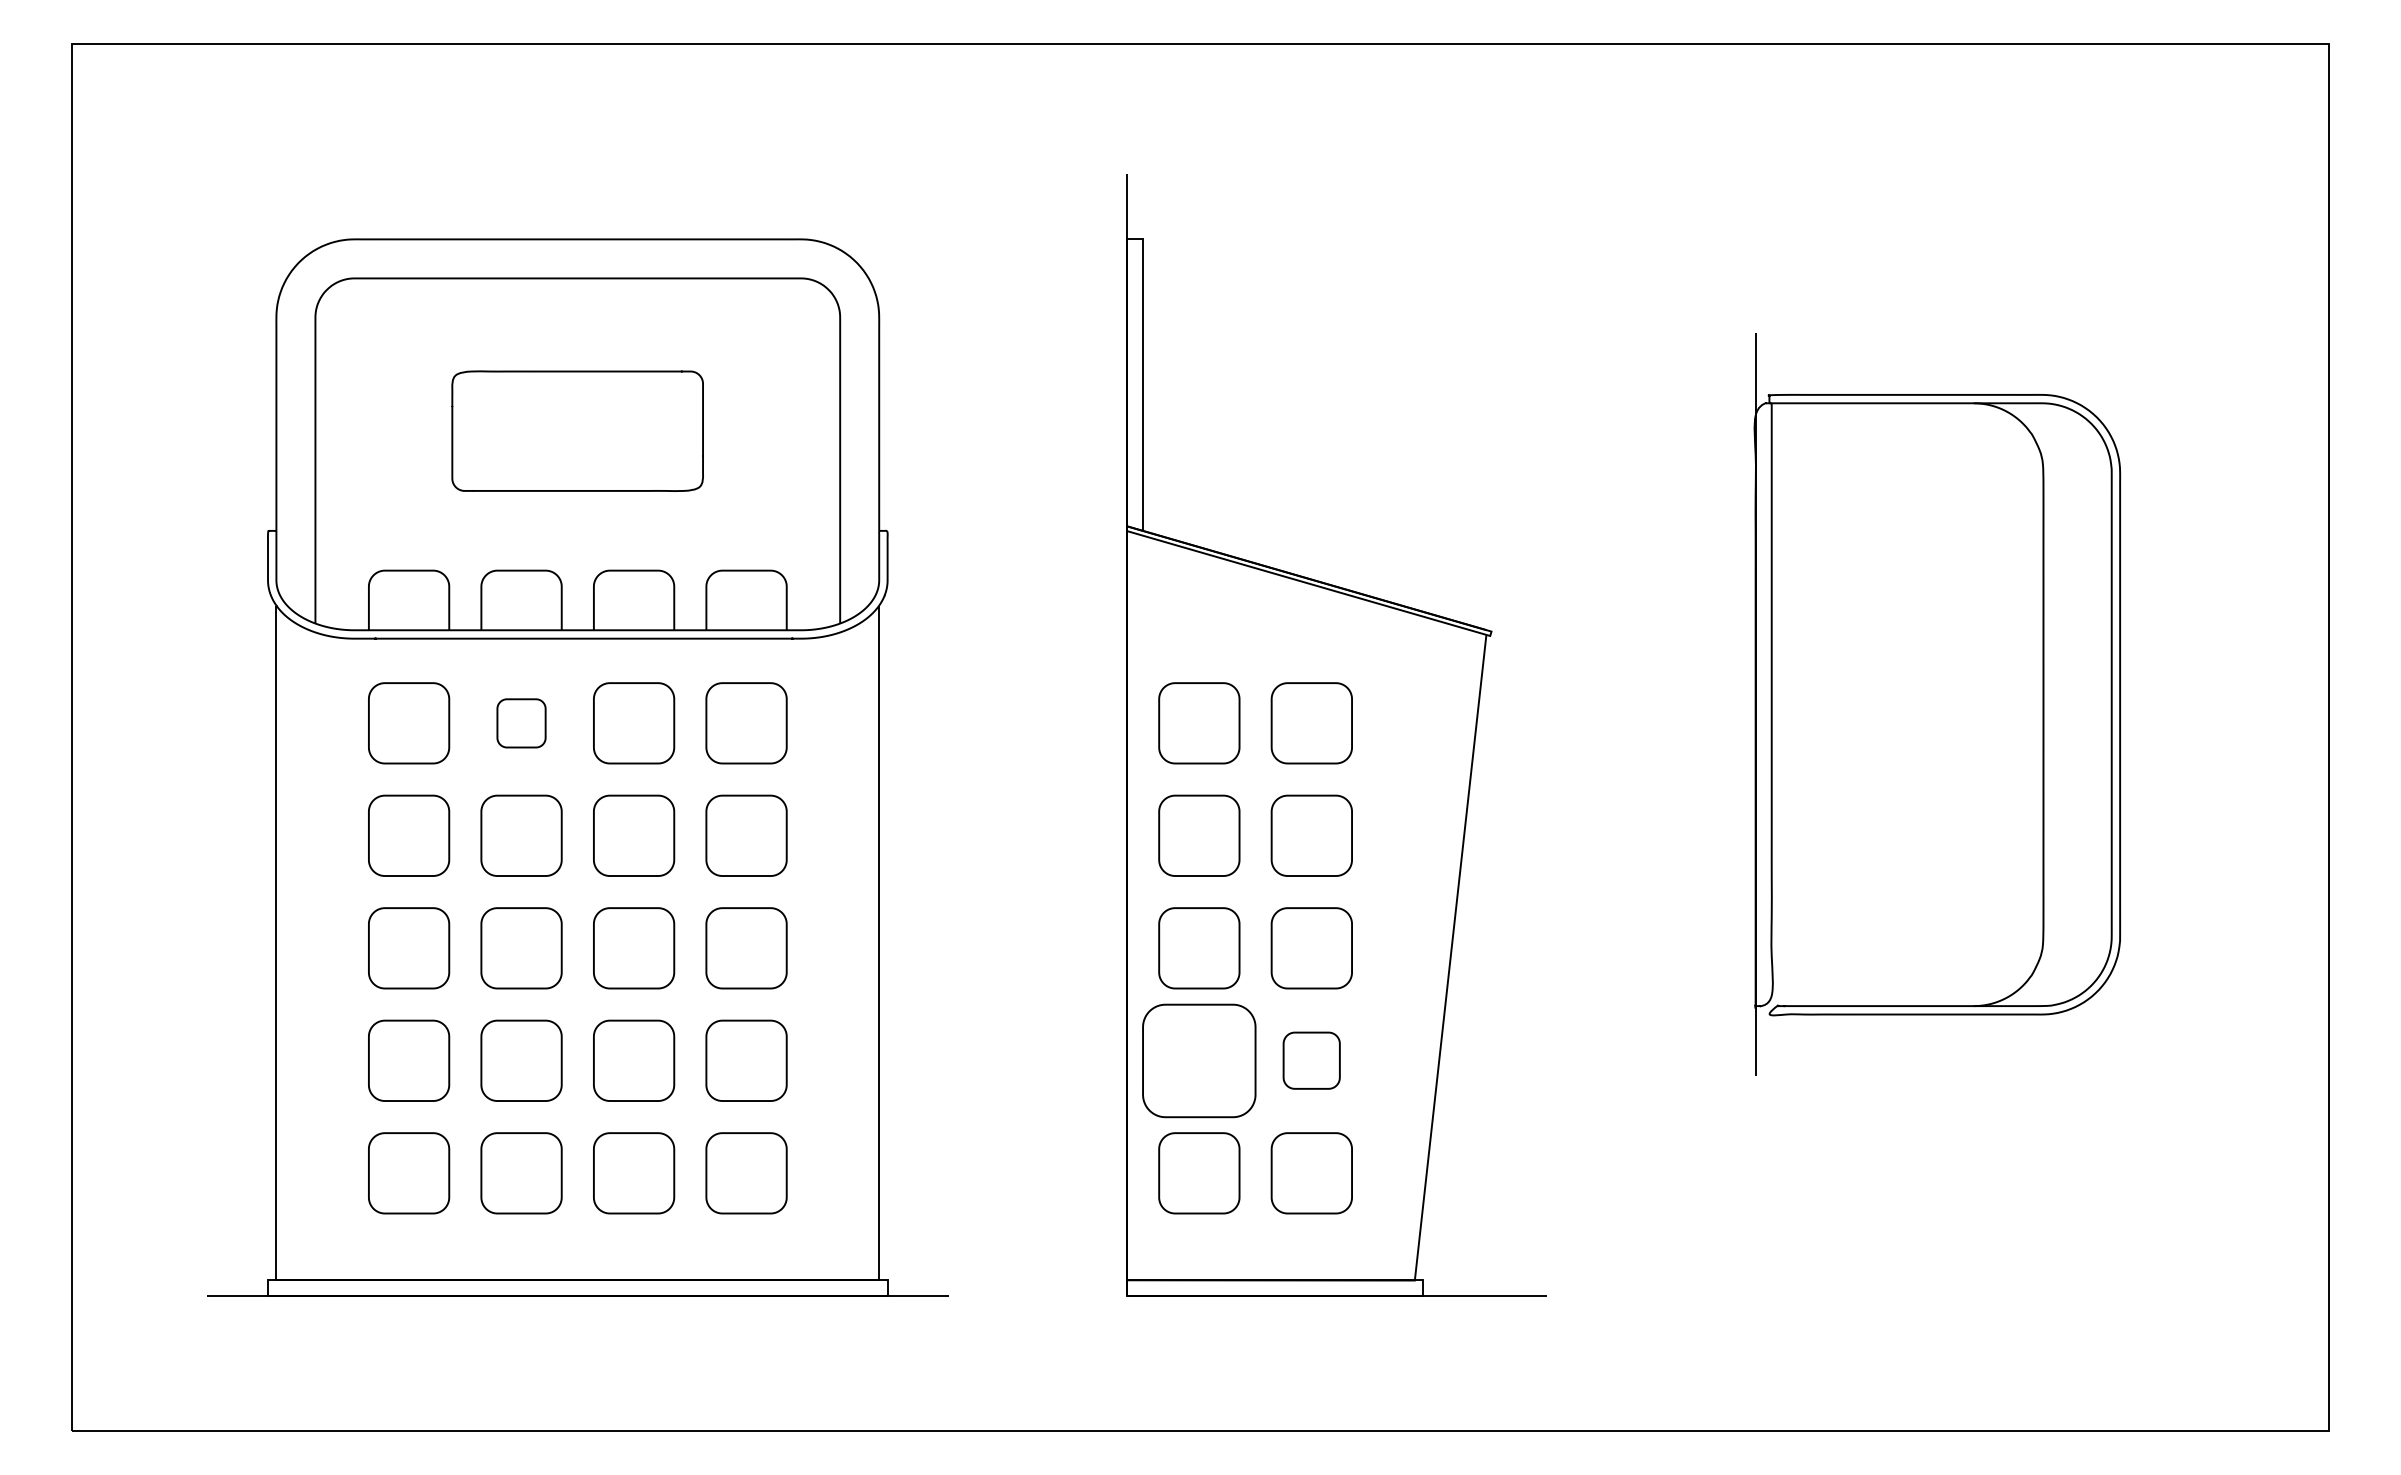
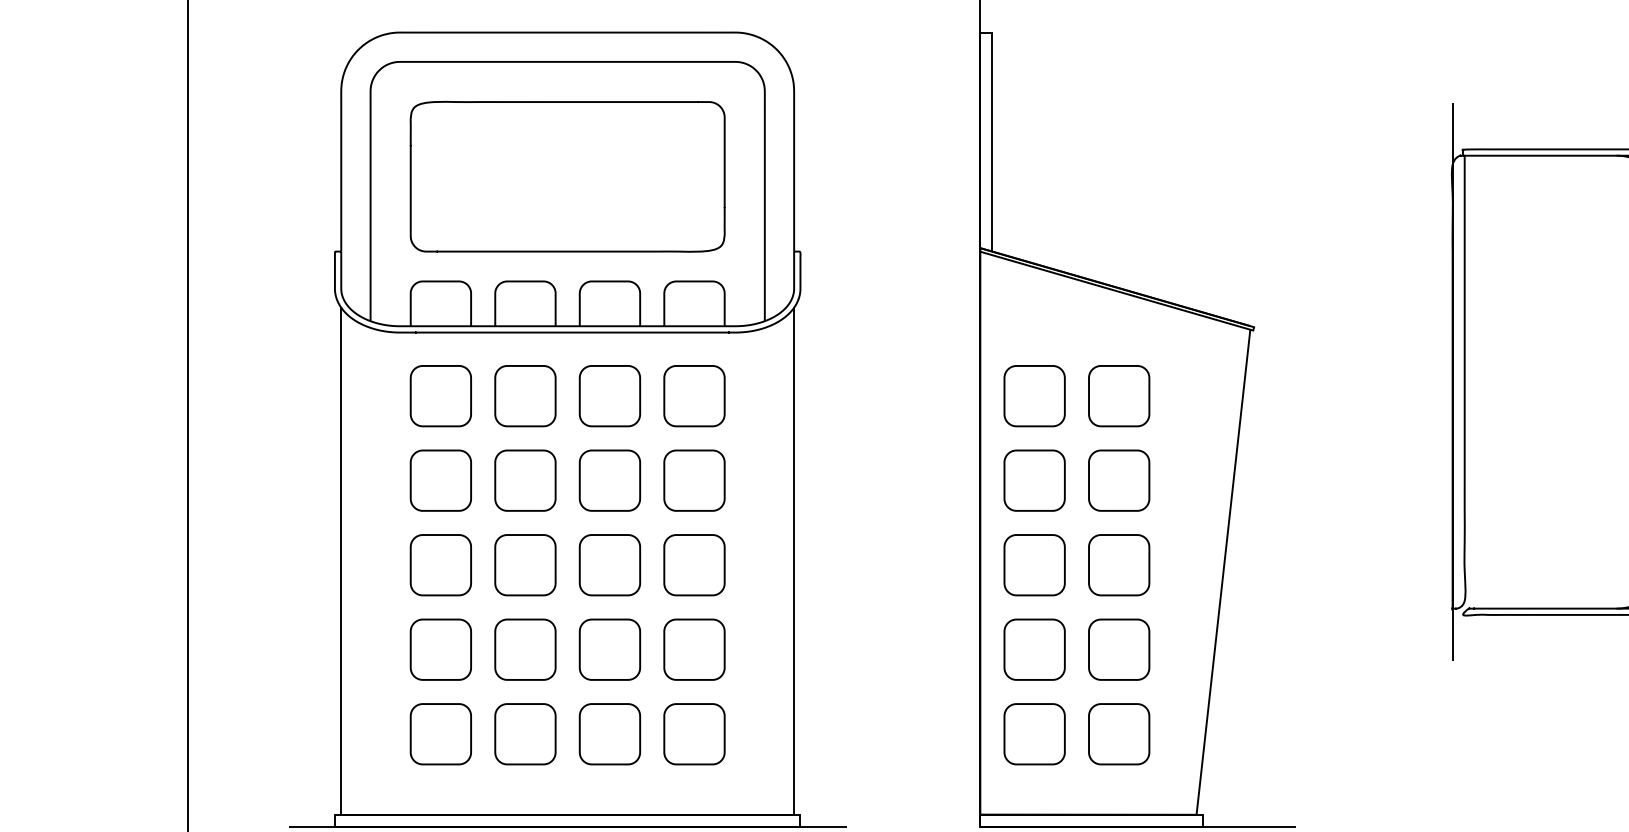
part: (577, 430) -> (567, 176), size x1.67
part: (521, 723) -> (525, 396), size x1.67
part: (1199, 1060) -> (1034, 649), size x0.71
part: (1311, 1060) -> (1118, 649), size x1.43

